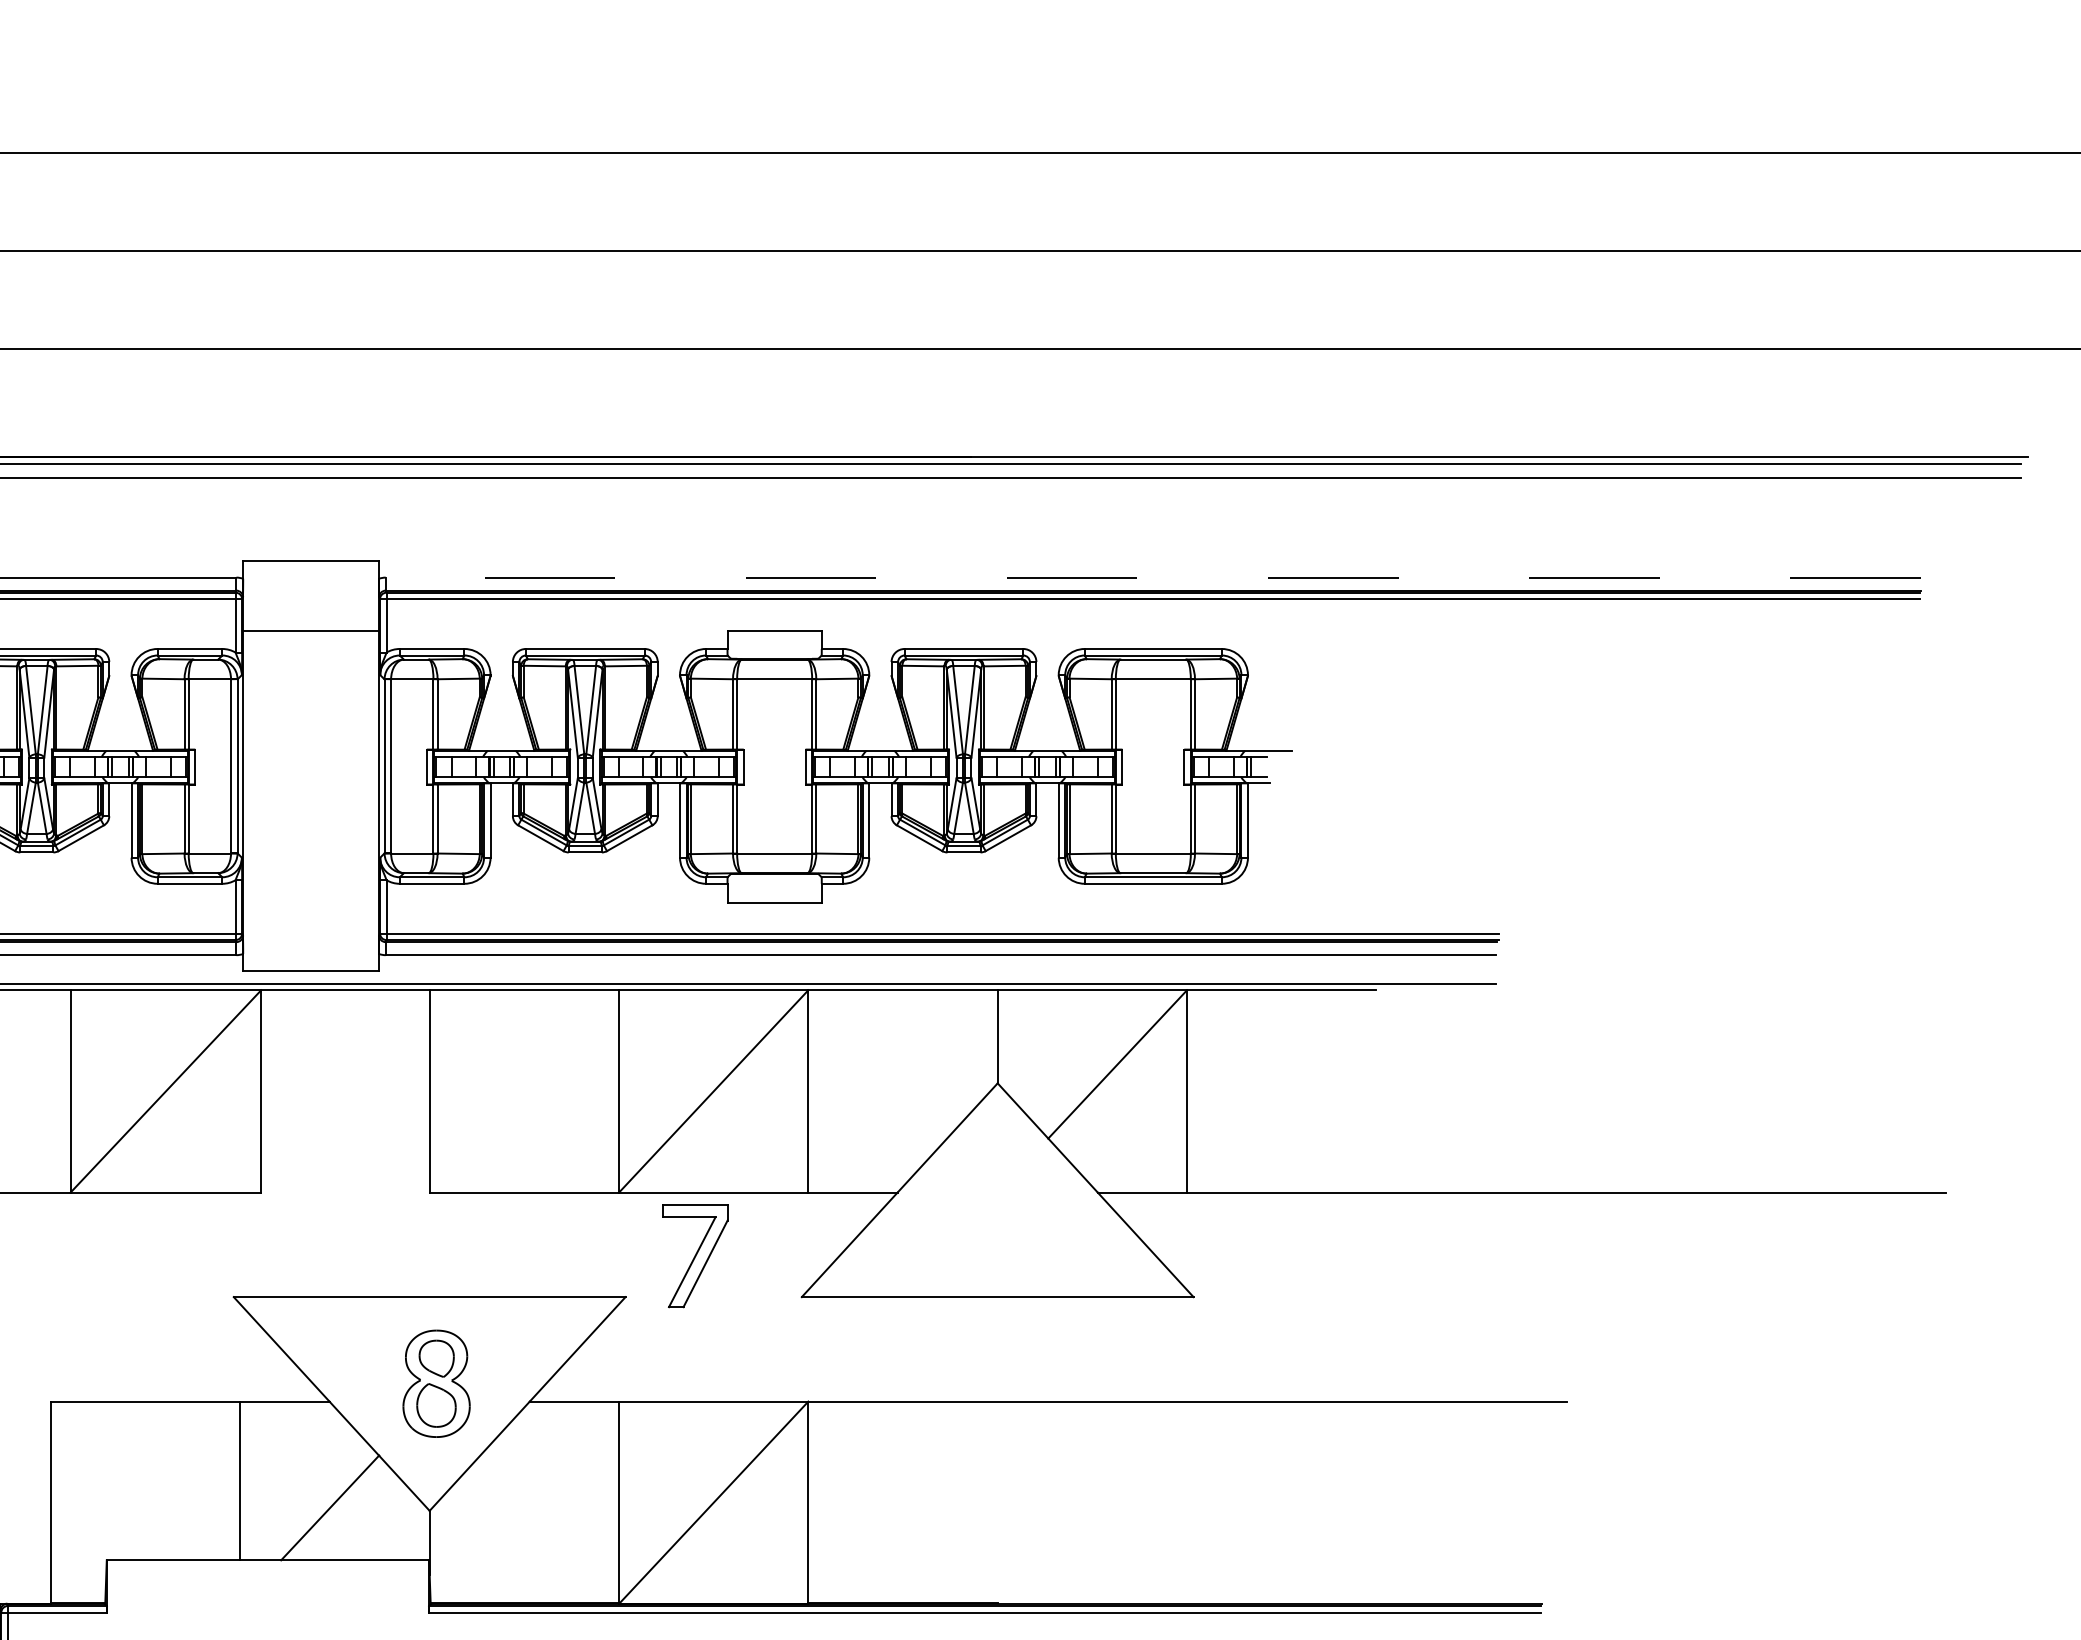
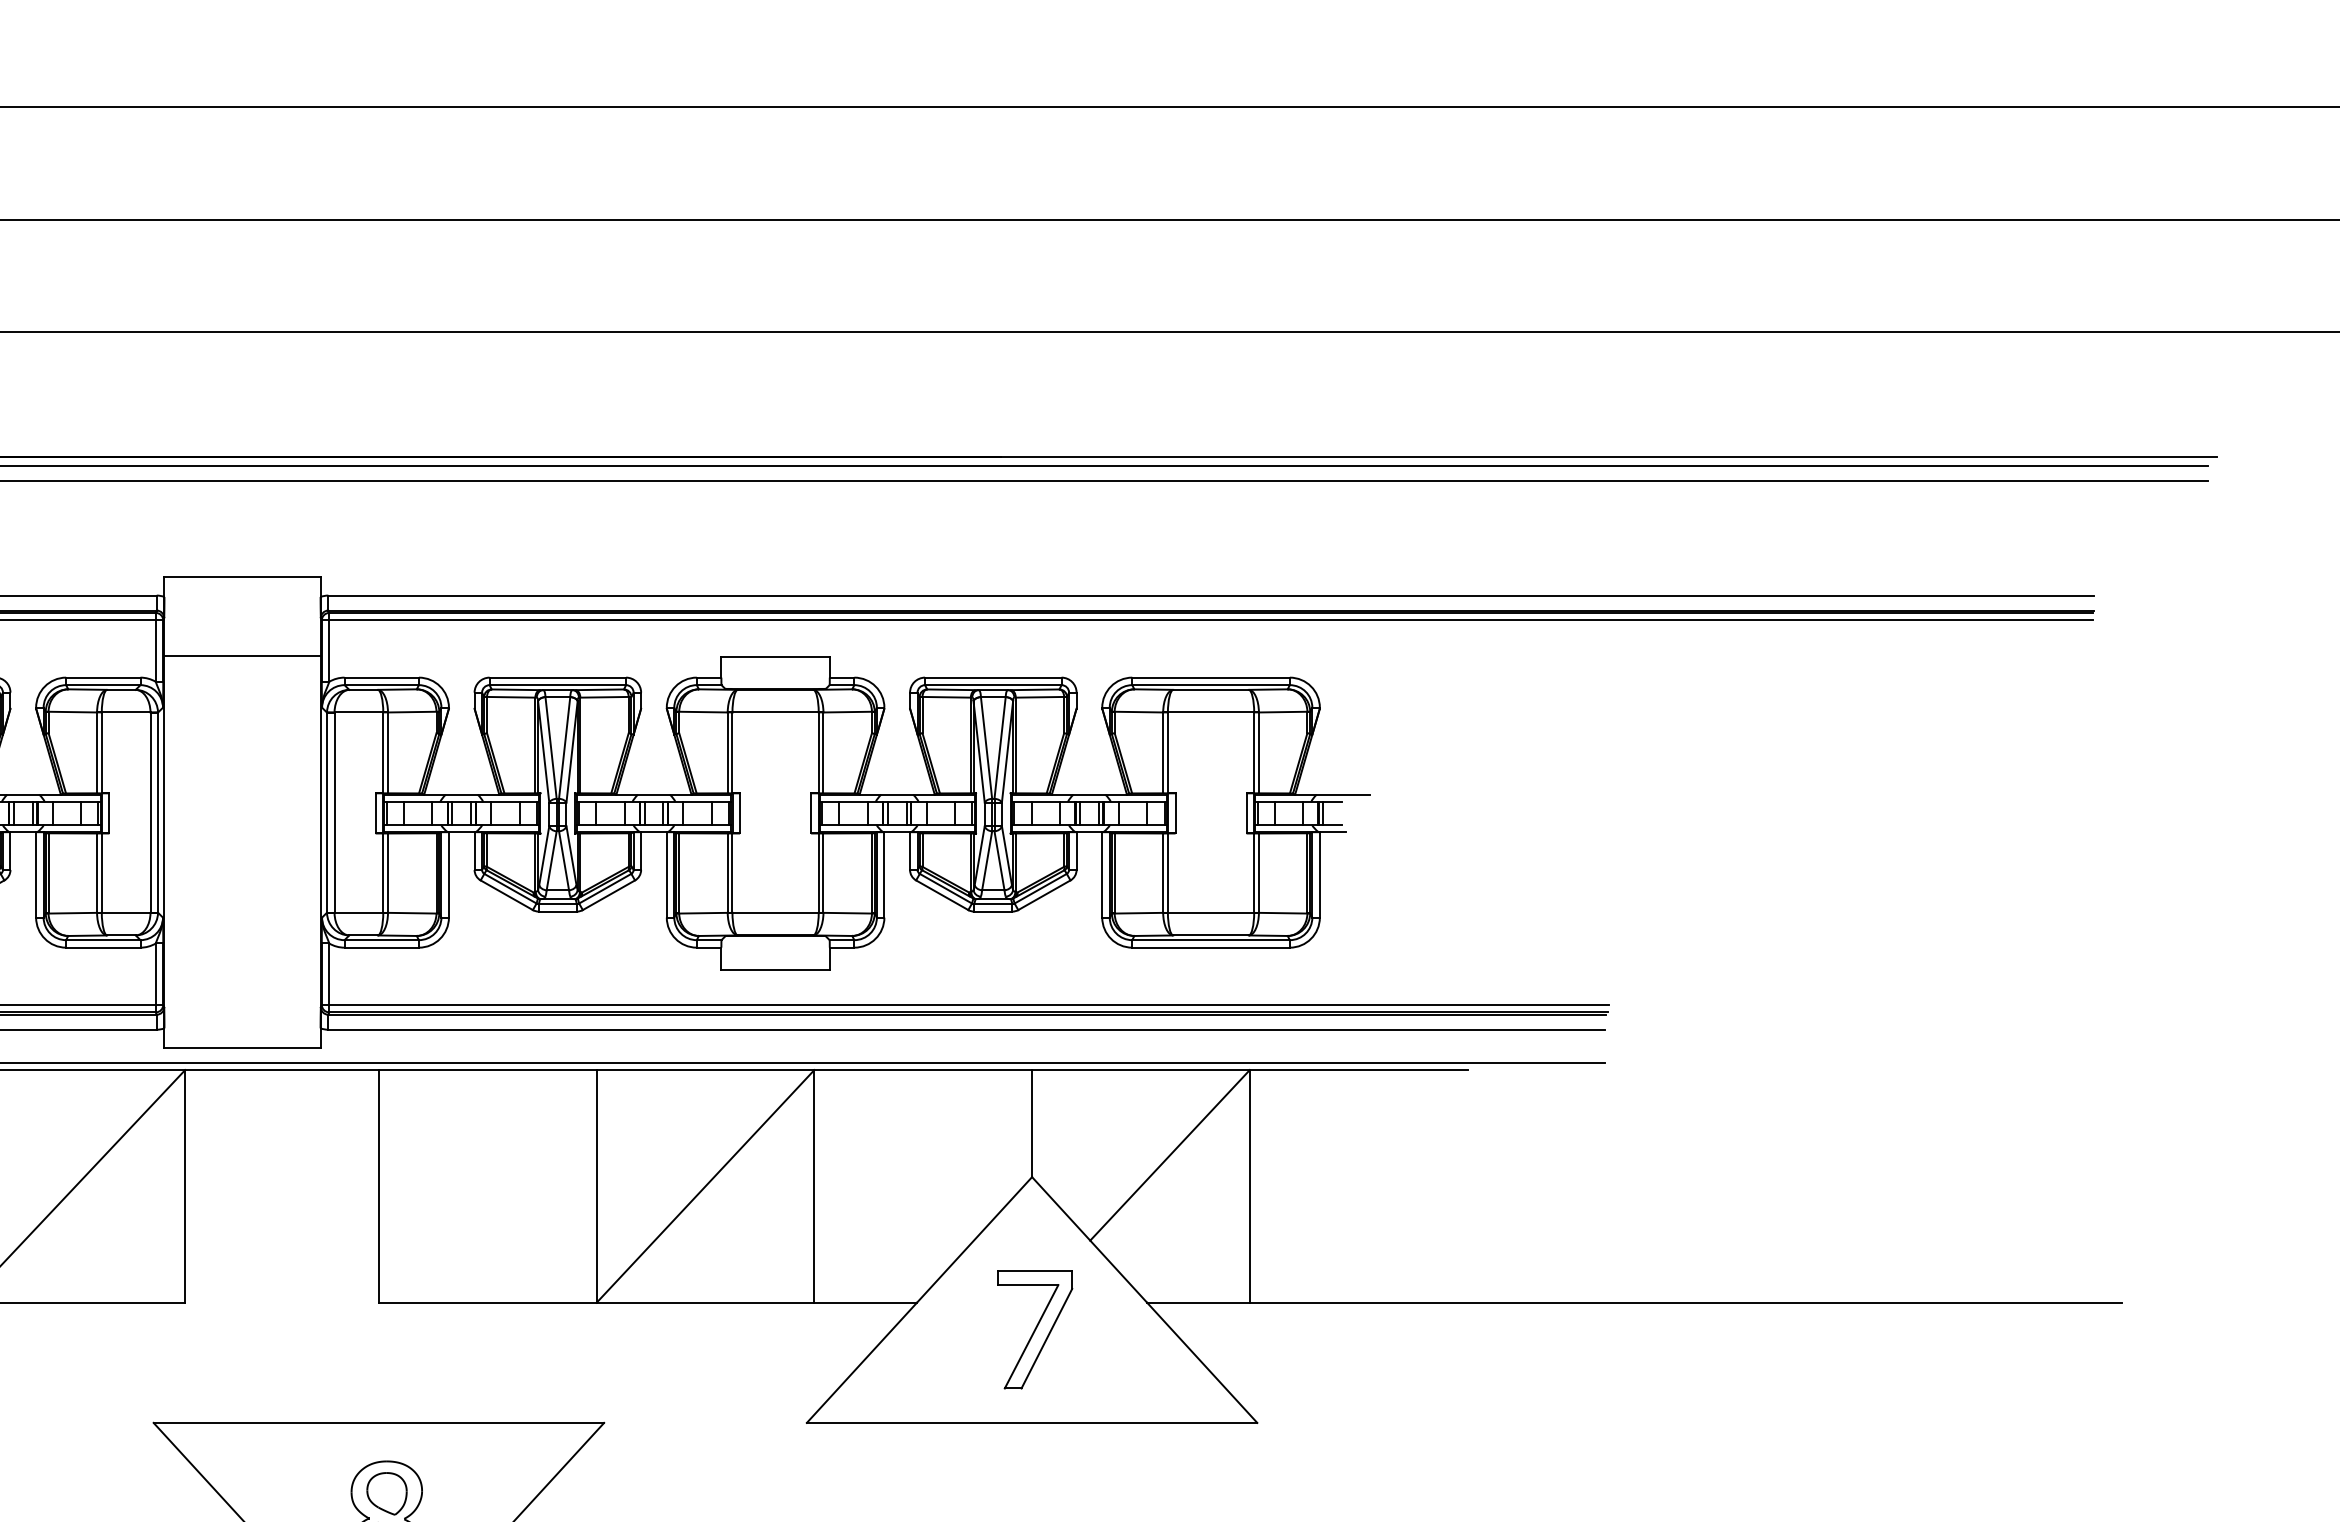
line: (1153, 577) -> (1211, 595), dashed -> solid
part: (695, 1256) -> (1035, 1330), moved

